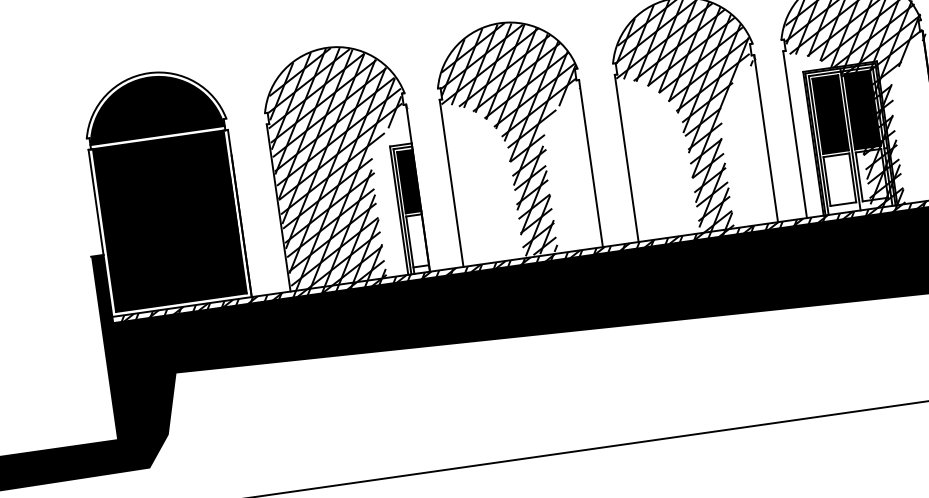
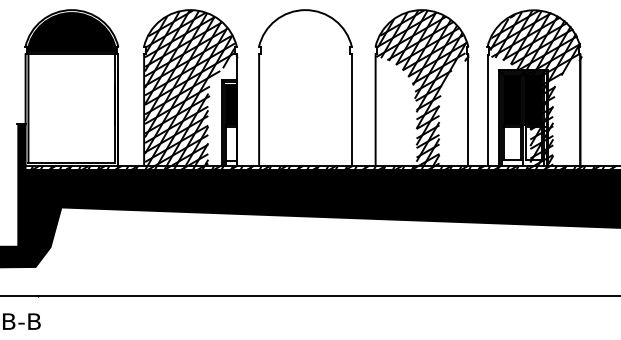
hatch: (516, 139) -> (305, 87), removed
fill: (169, 221) -> (71, 108), removed

